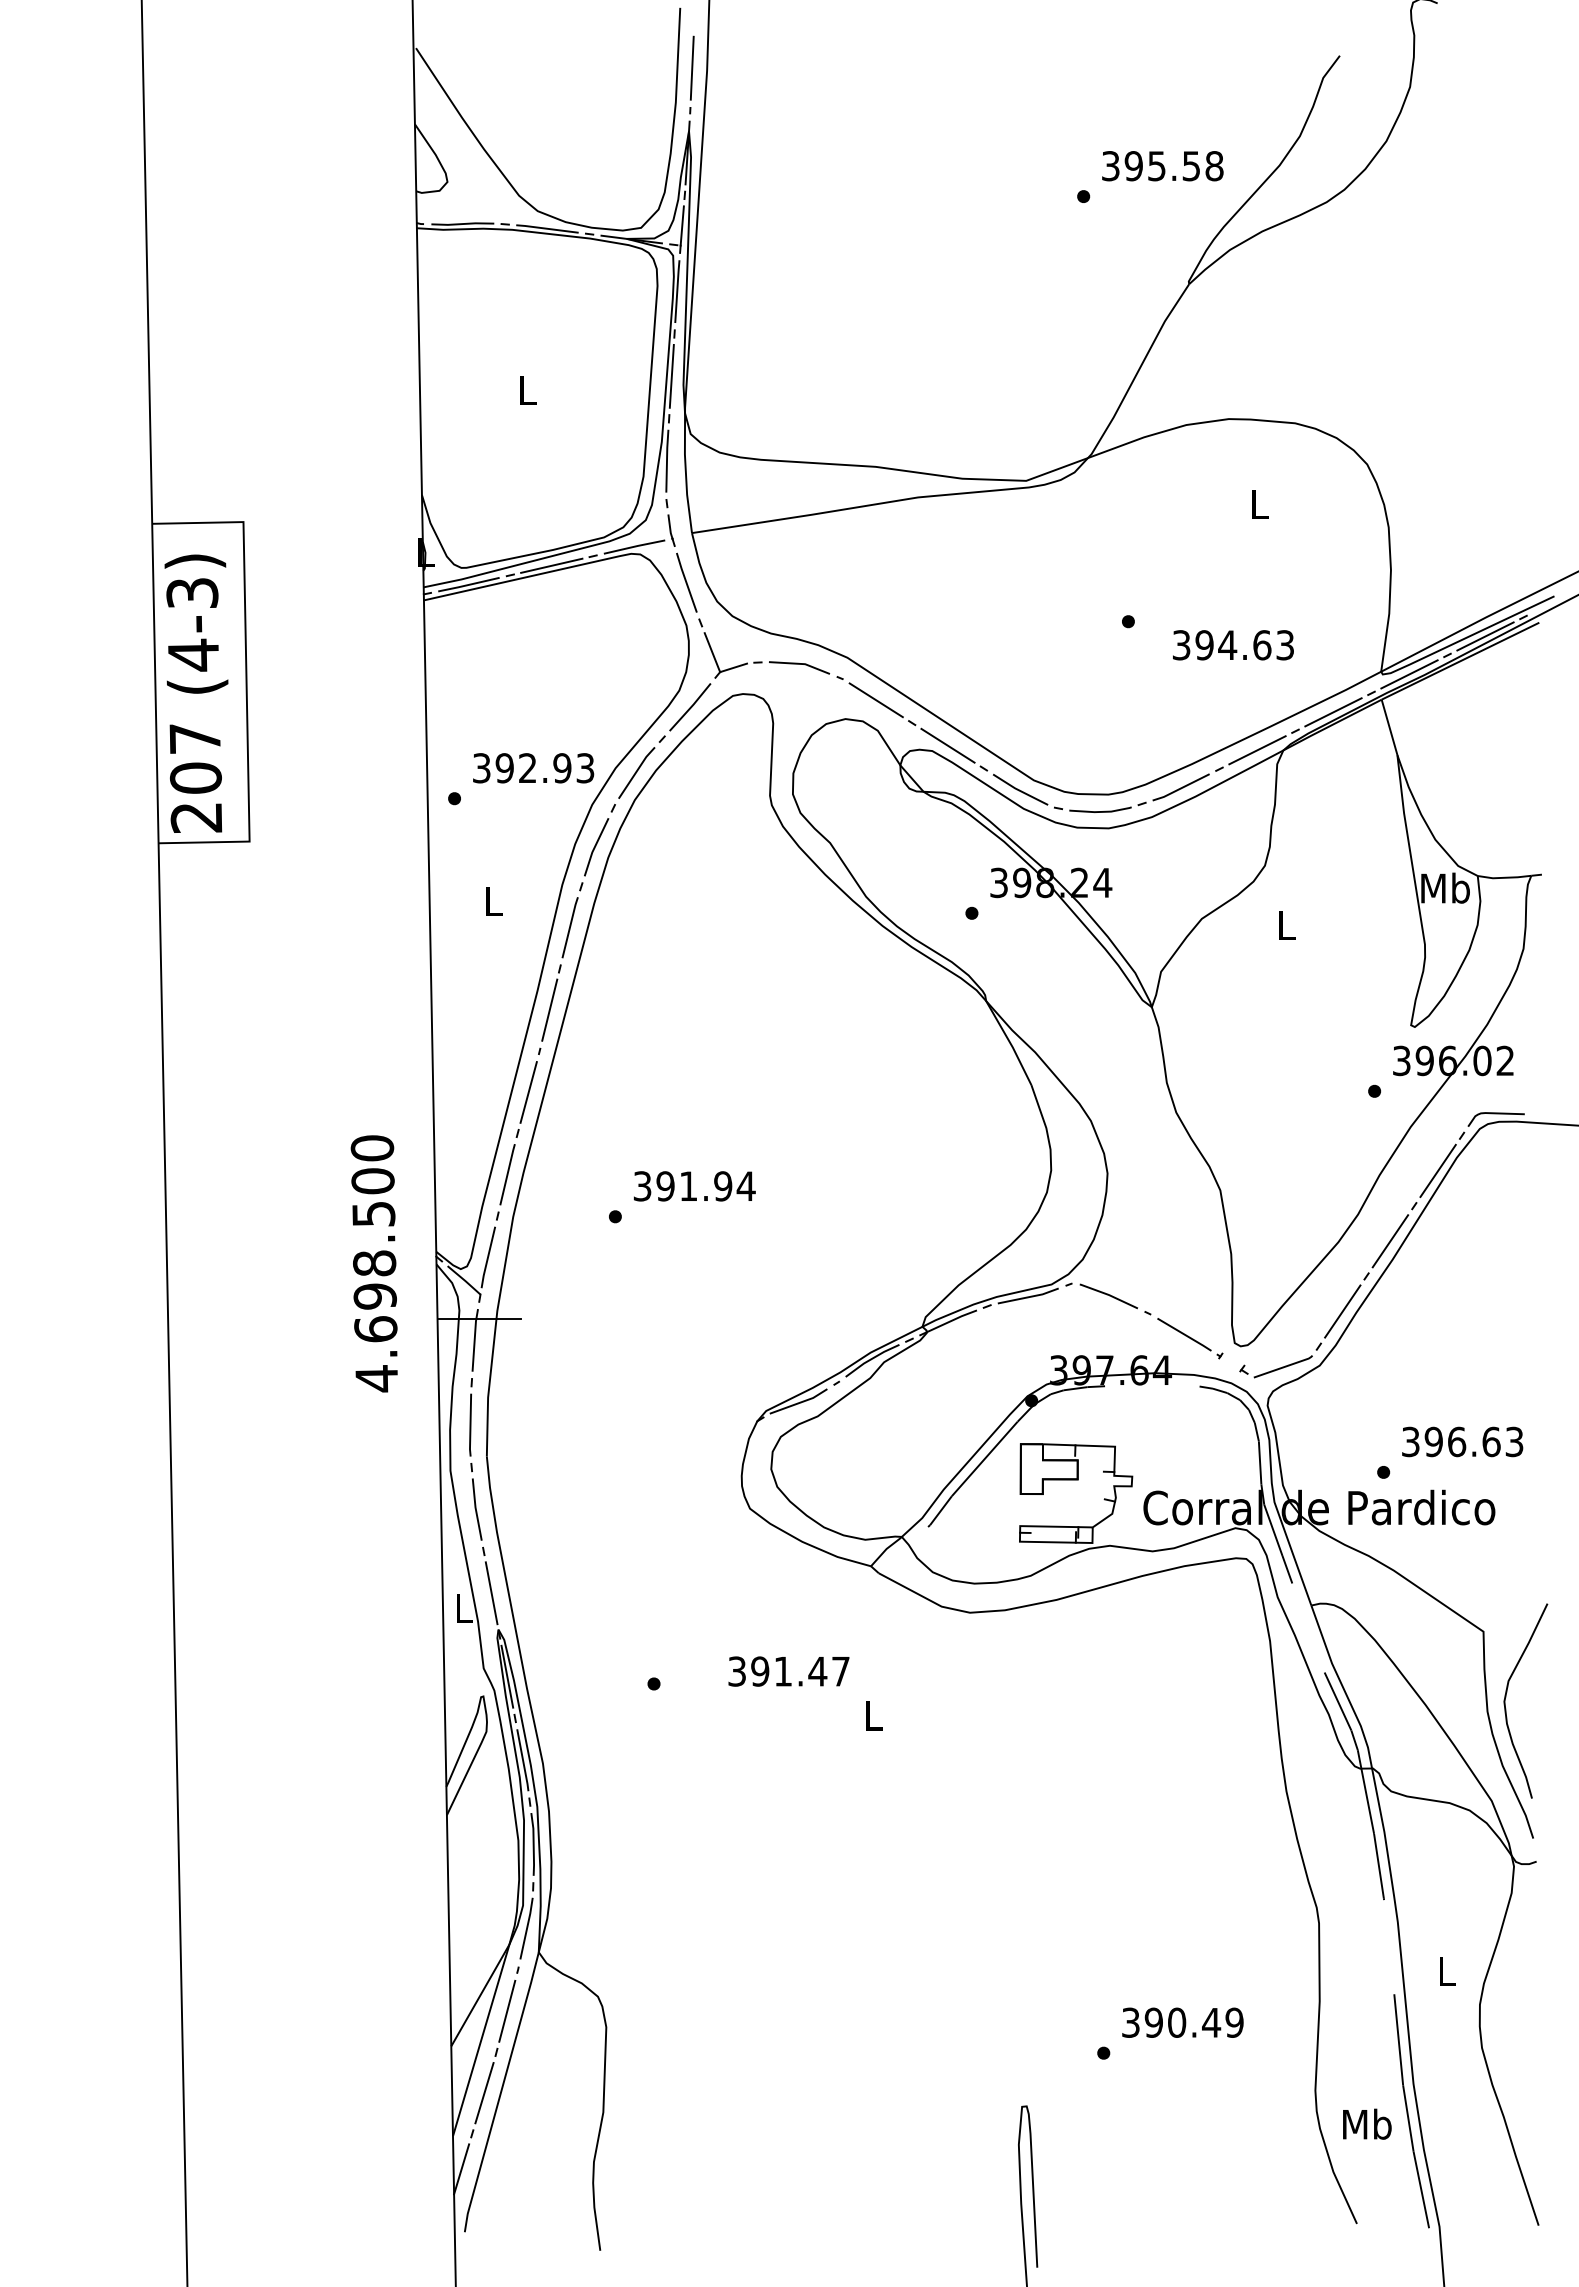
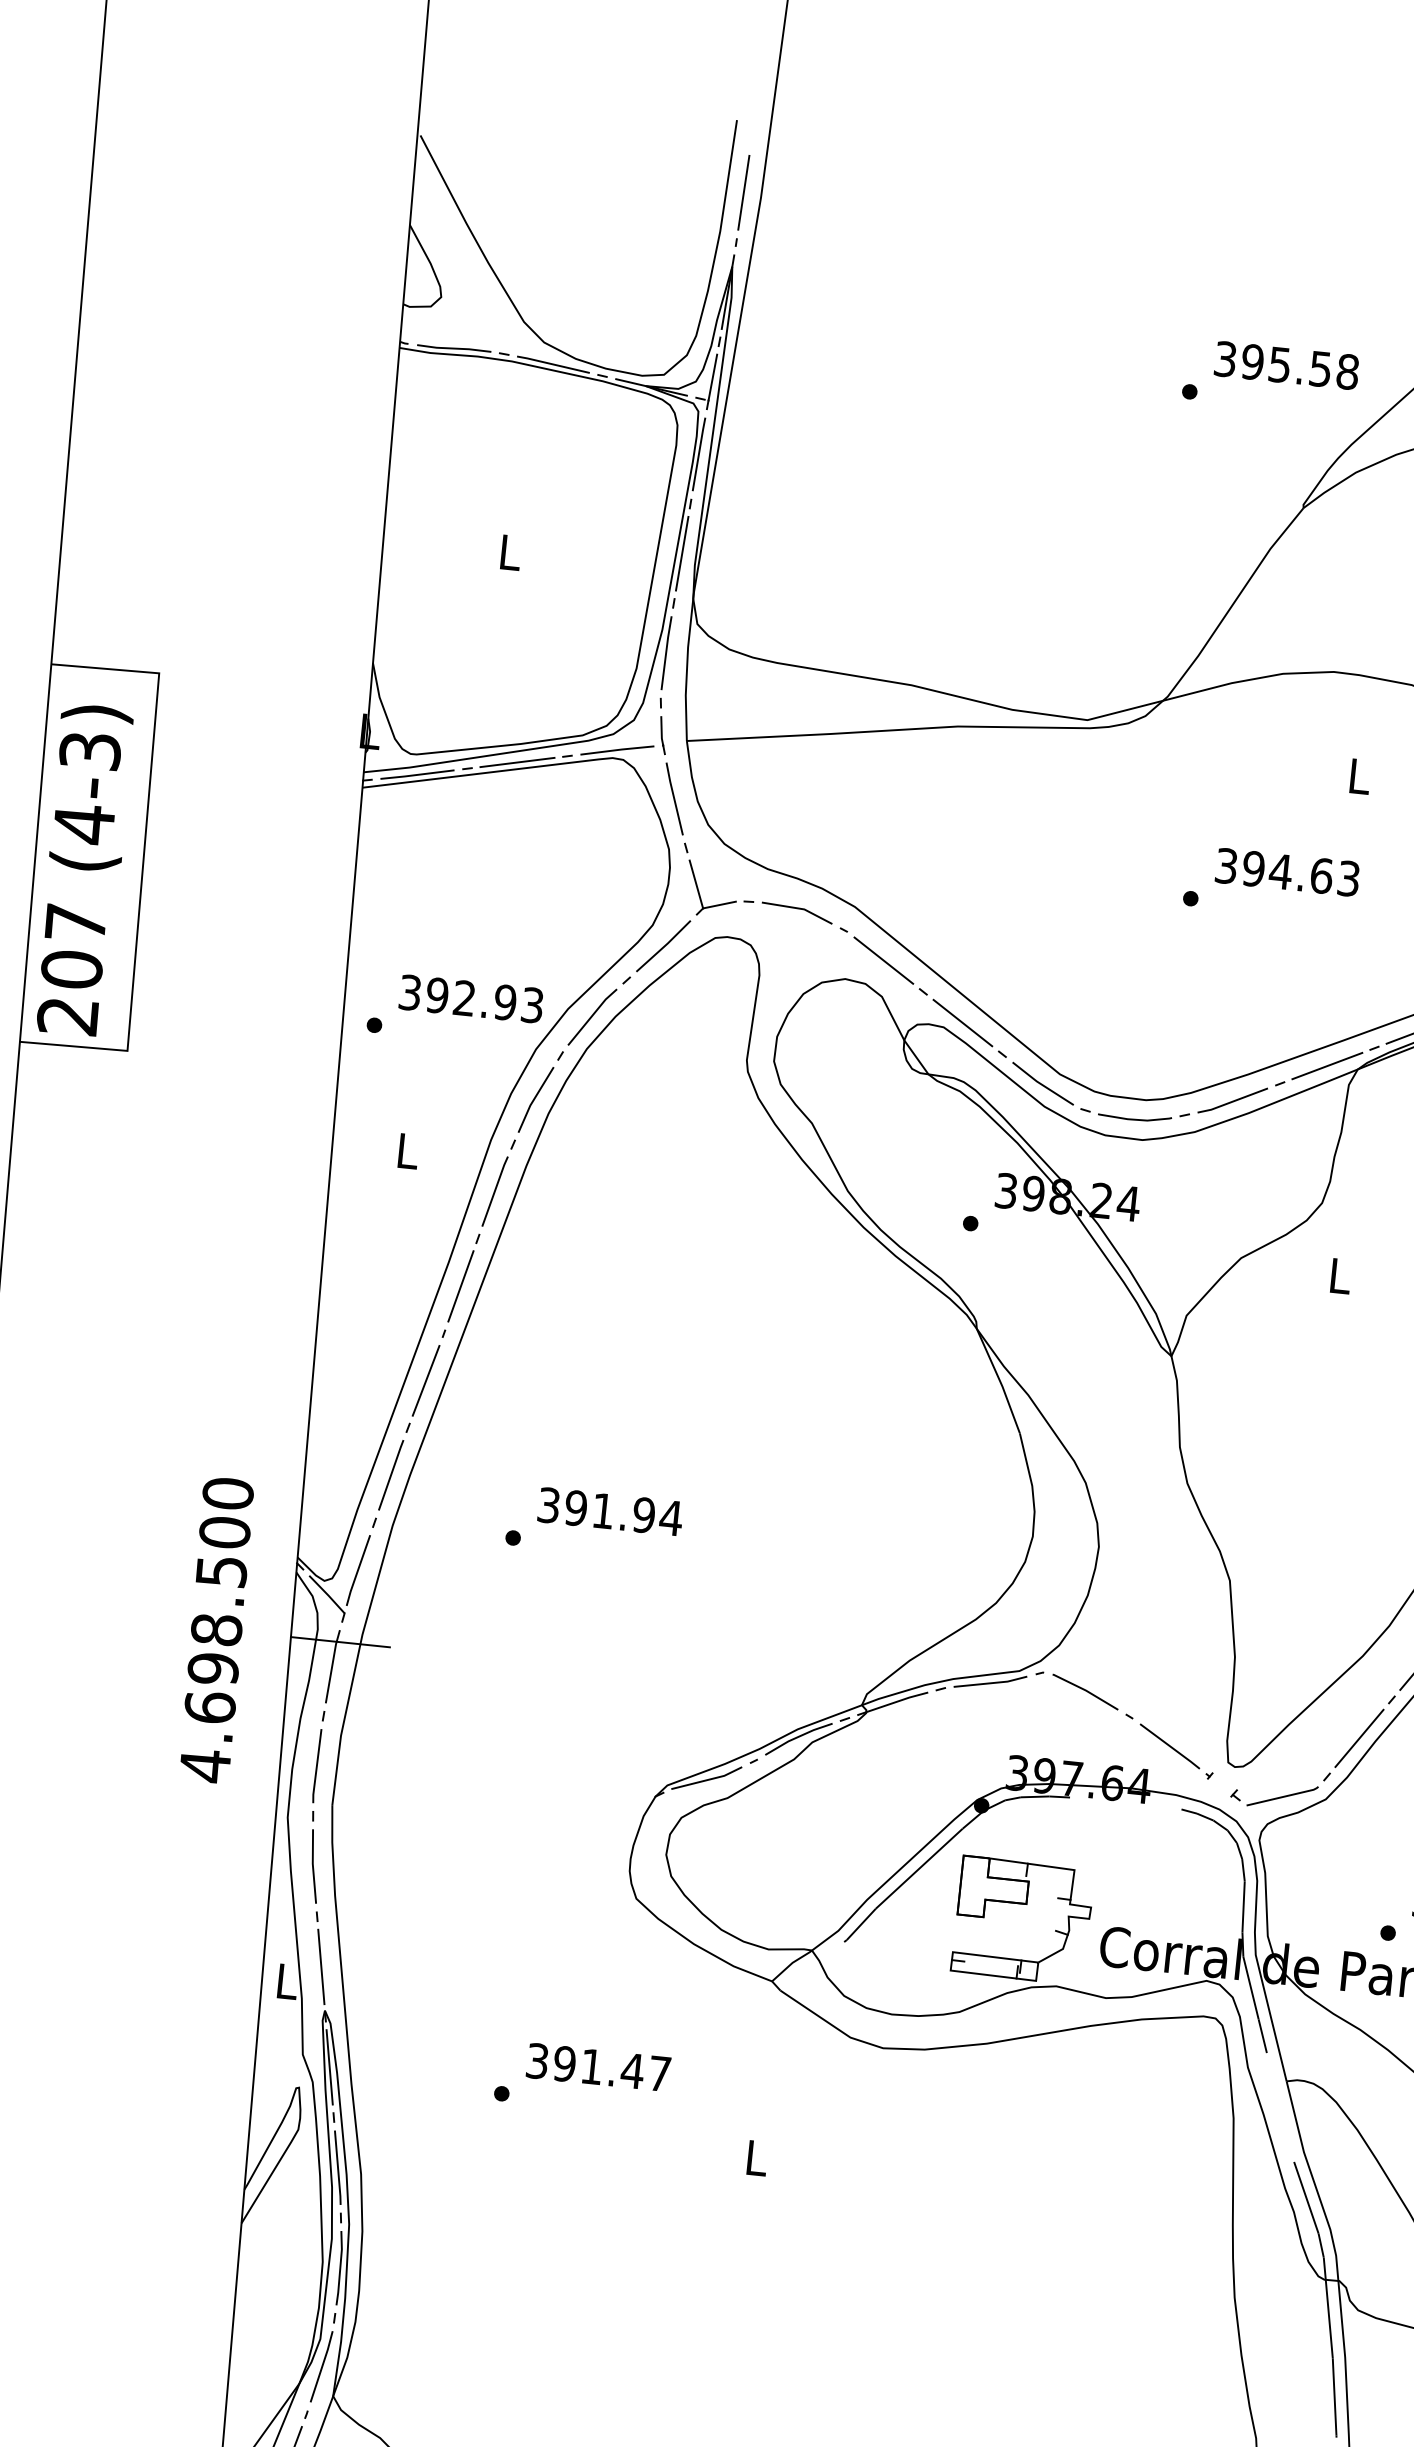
text: (1233, 645) -> (1287, 872), moved
text: (373, 1263) -> (215, 1629), moved
text: (788, 1671) -> (598, 2067), moved

